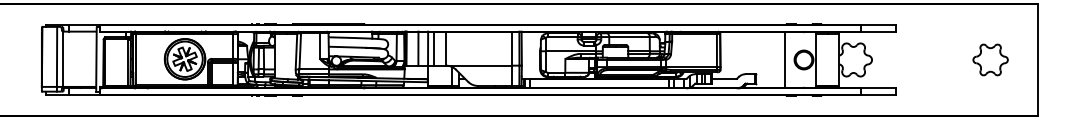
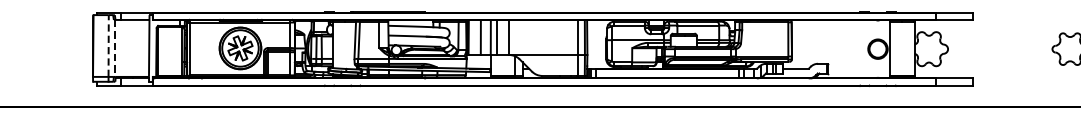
line: (57, 56) -> (109, 45), solid -> dashed
line: (63, 59) -> (115, 48), solid -> dashed
line: (785, 59) -> (858, 48), removed

